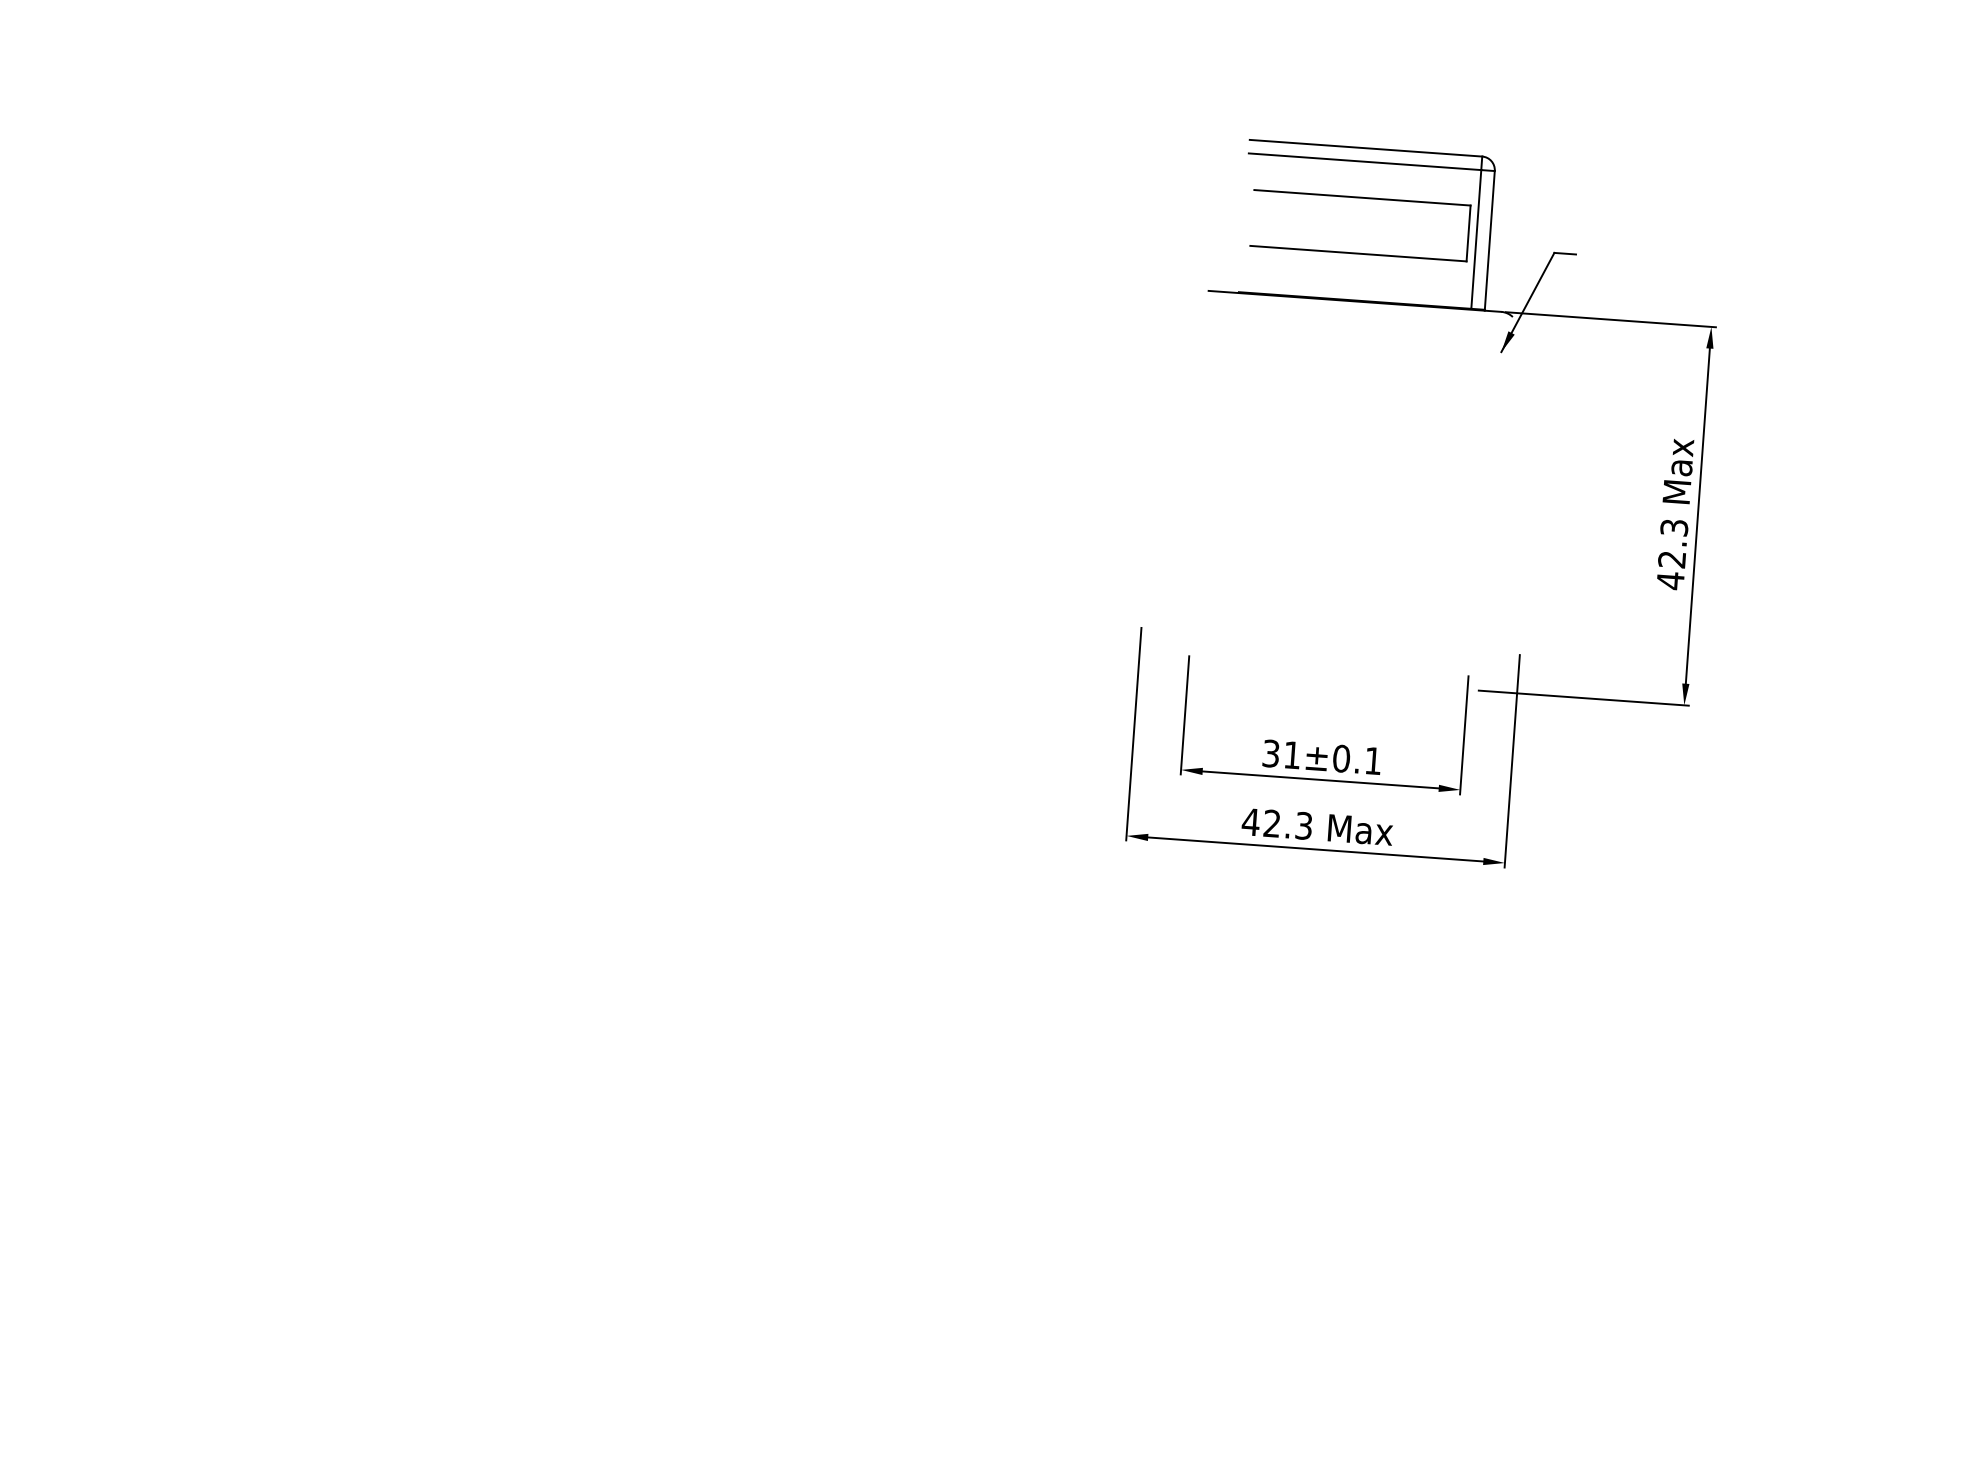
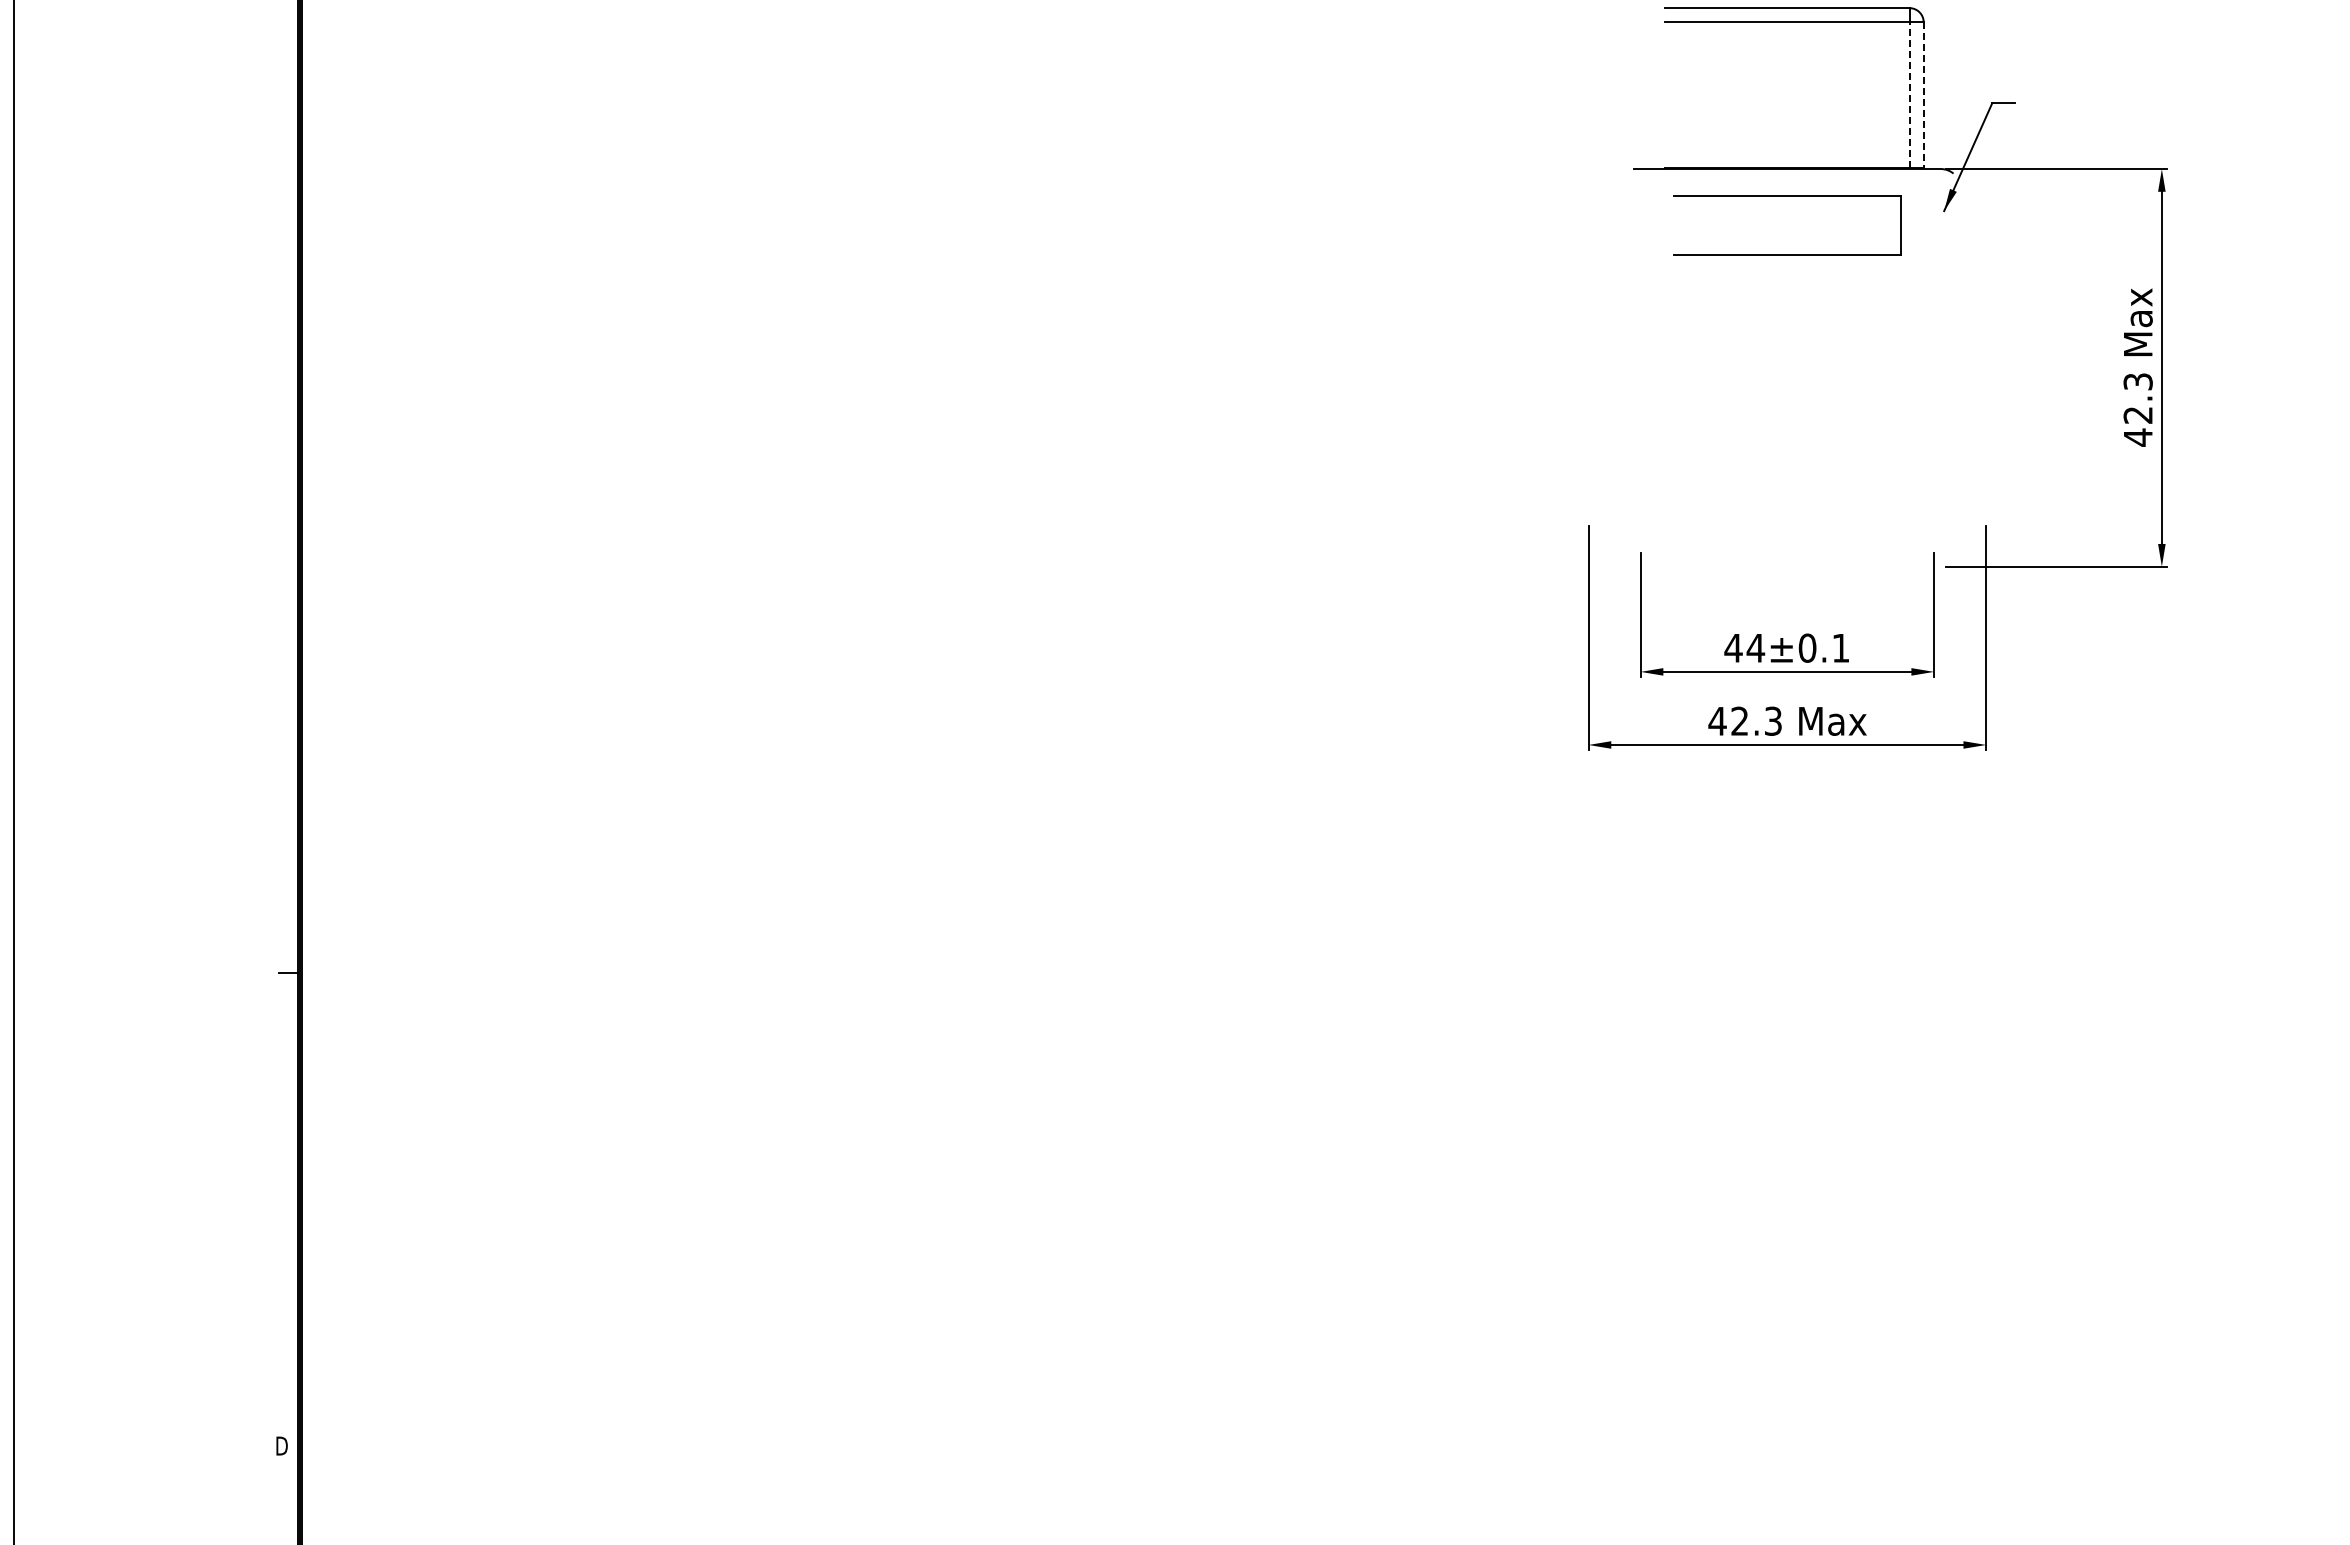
part: (1362, 198) -> (1787, 196), moved
line: (1476, 239) -> (1909, 95), solid -> dashed
line: (1489, 241) -> (1923, 96), solid -> dashed
text: (1281, 753) -> (1744, 647), 31±0.1 -> 44±0.1

